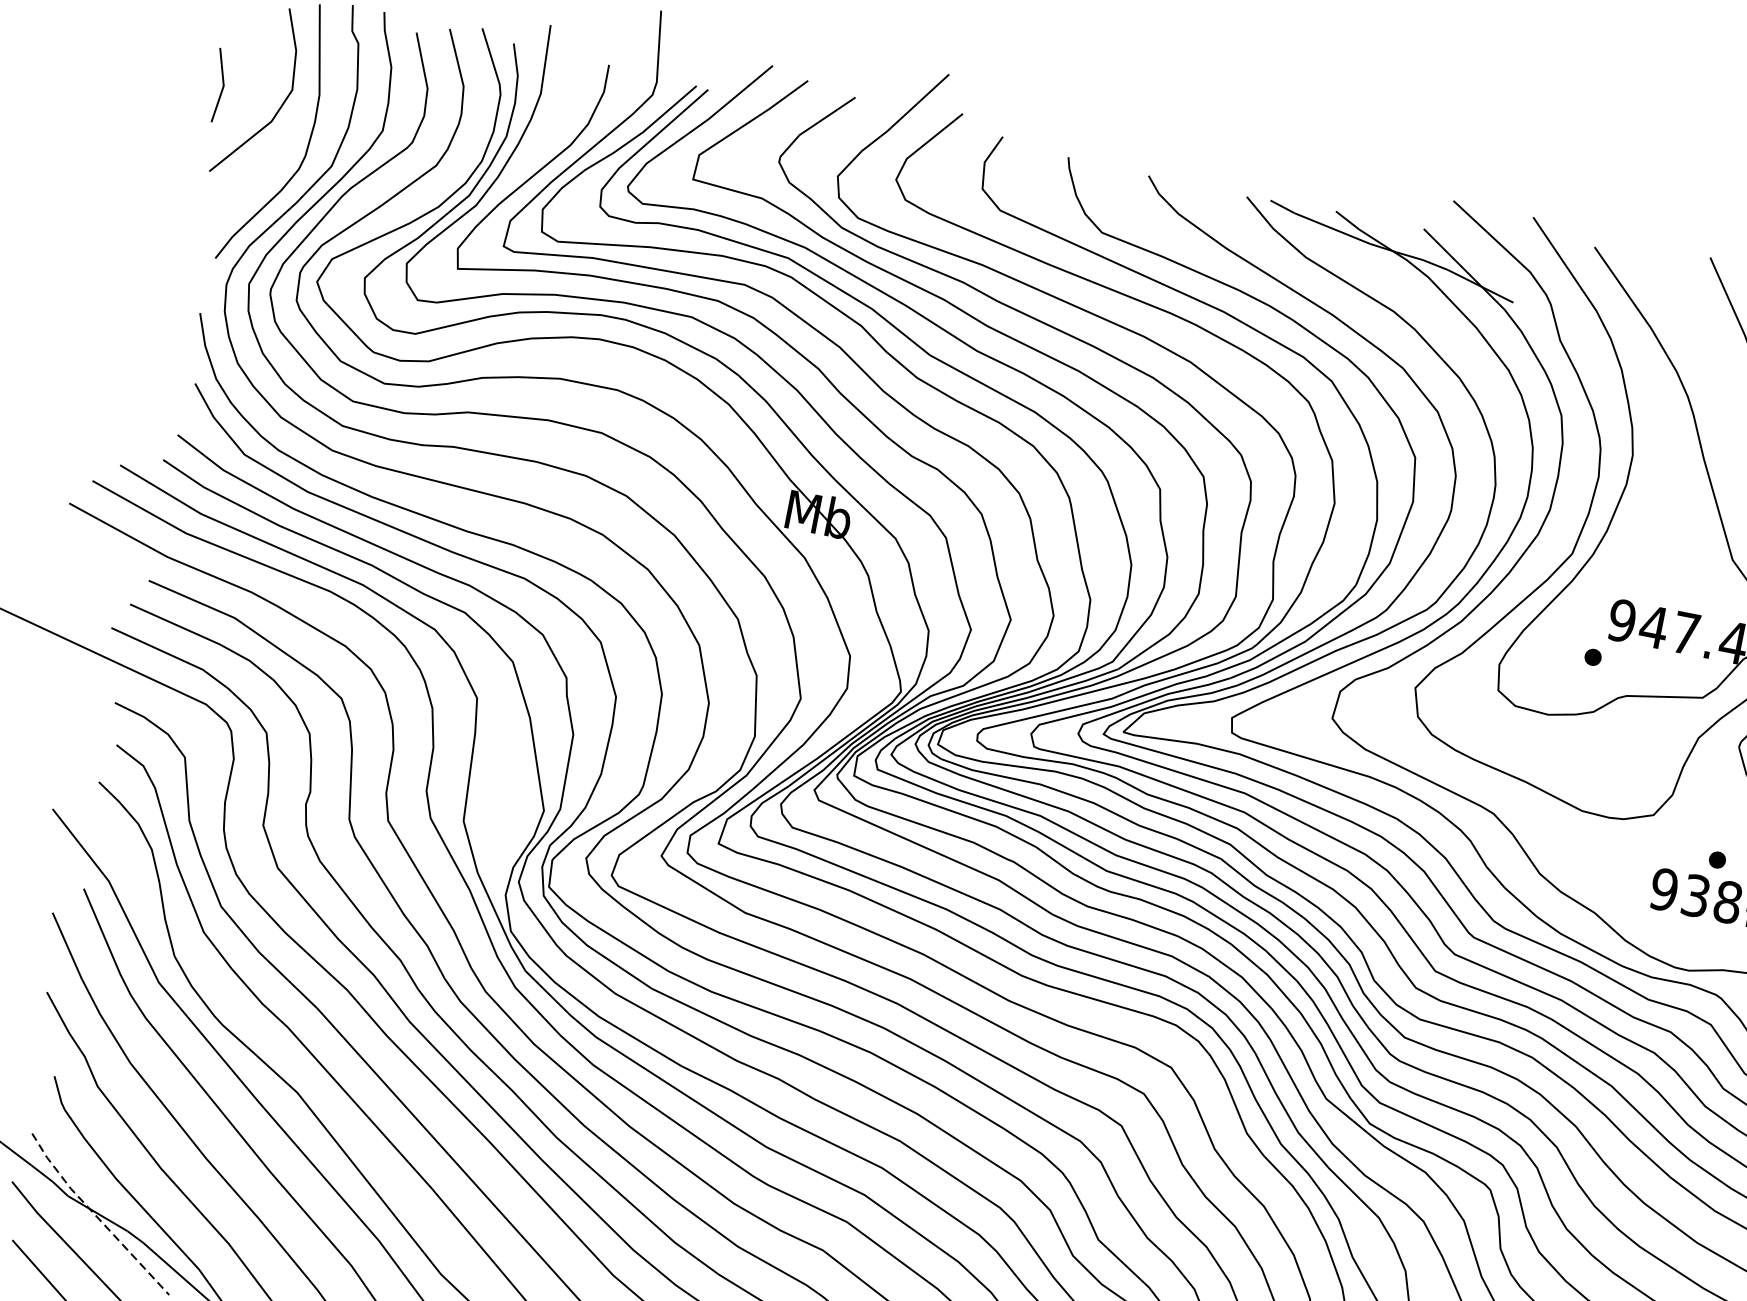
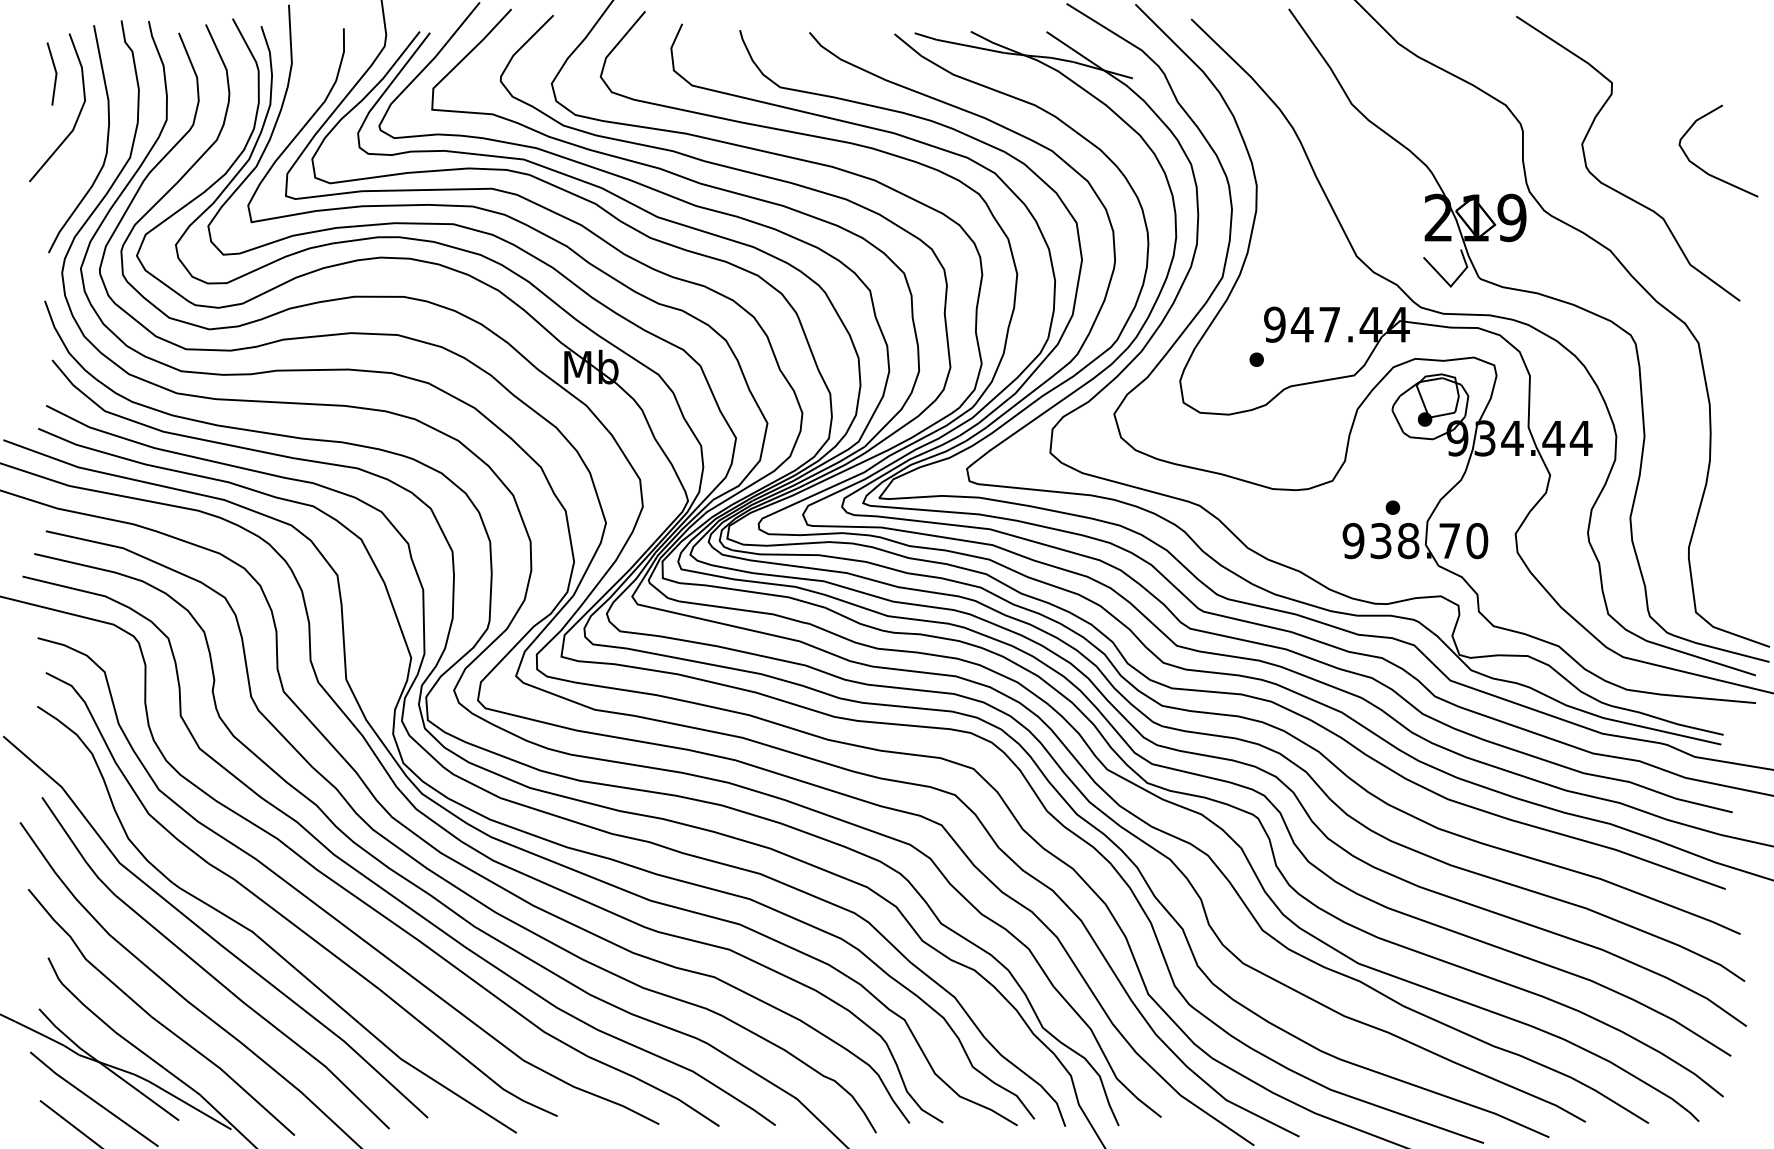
line: (222, 85) -> (55, 73), moved
line: (95, 1216) -> (105, 1067), dashed -> solid

